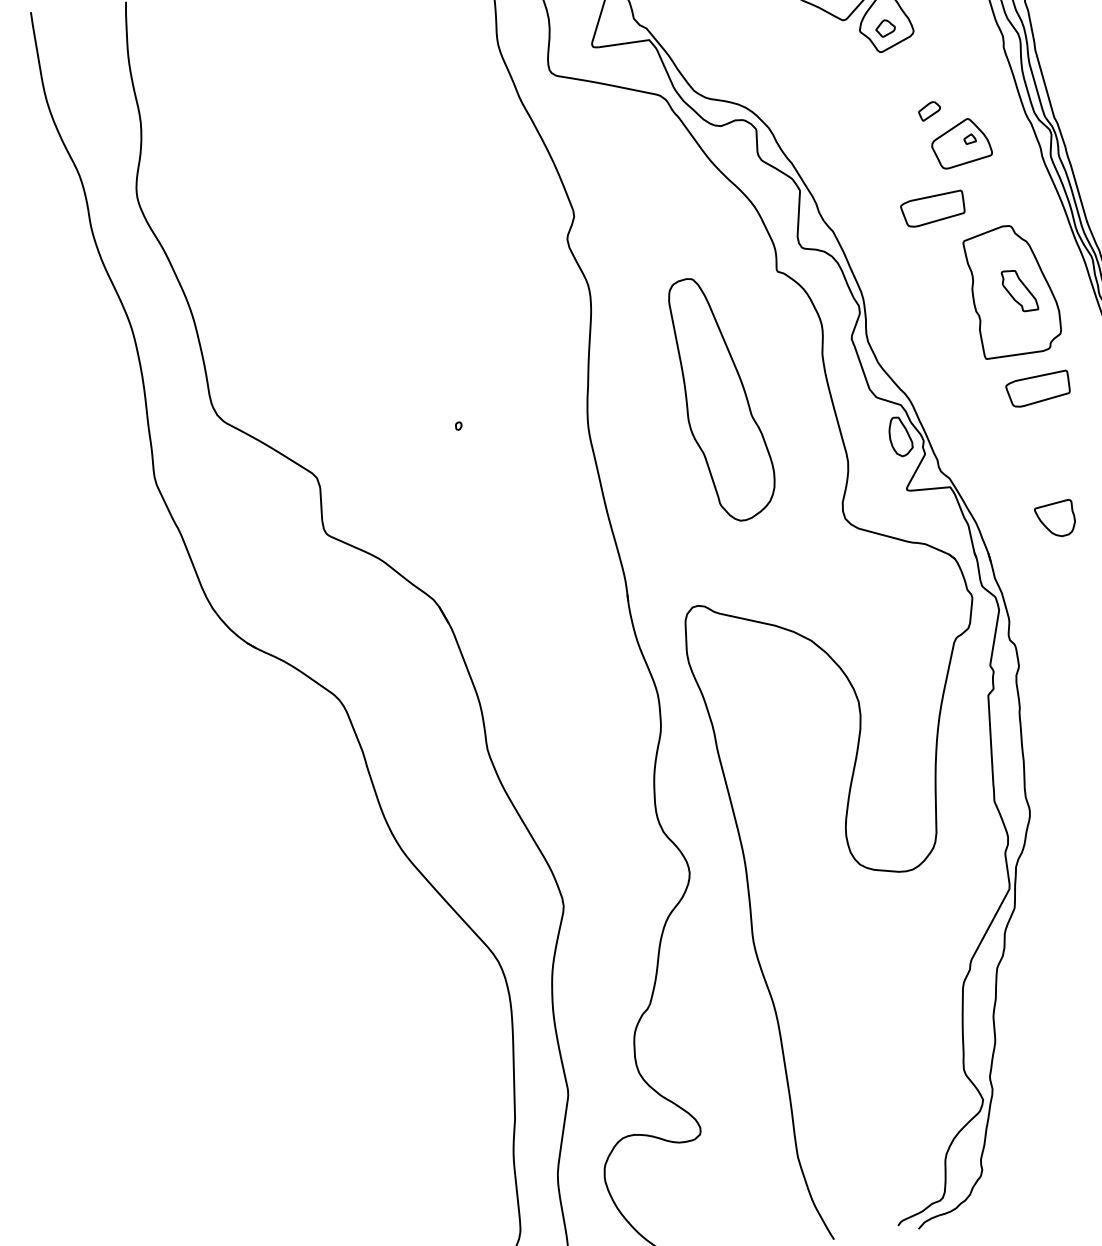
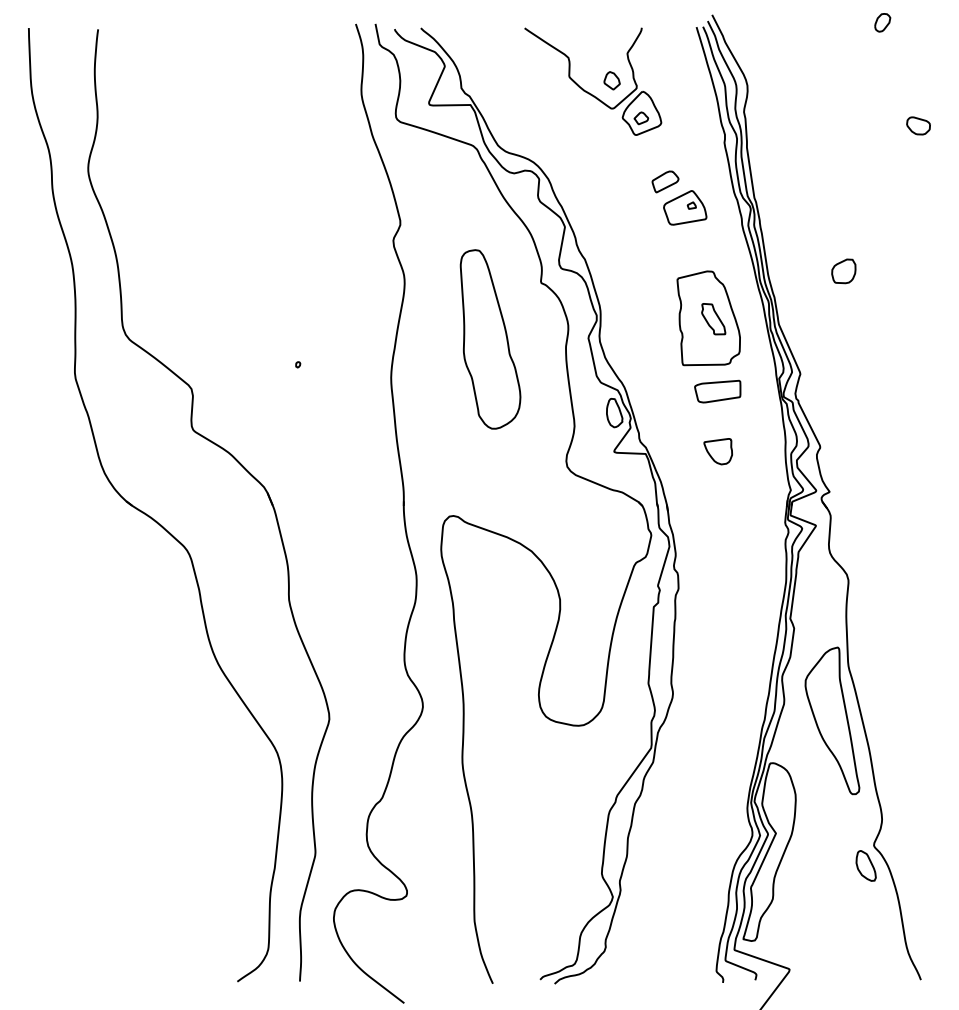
part: (929, 110) -> (665, 181), size x1.67
part: (932, 209) -> (658, 252), removed
part: (722, 398) -> (490, 339), moved
part: (1055, 519) -> (718, 451), moved

